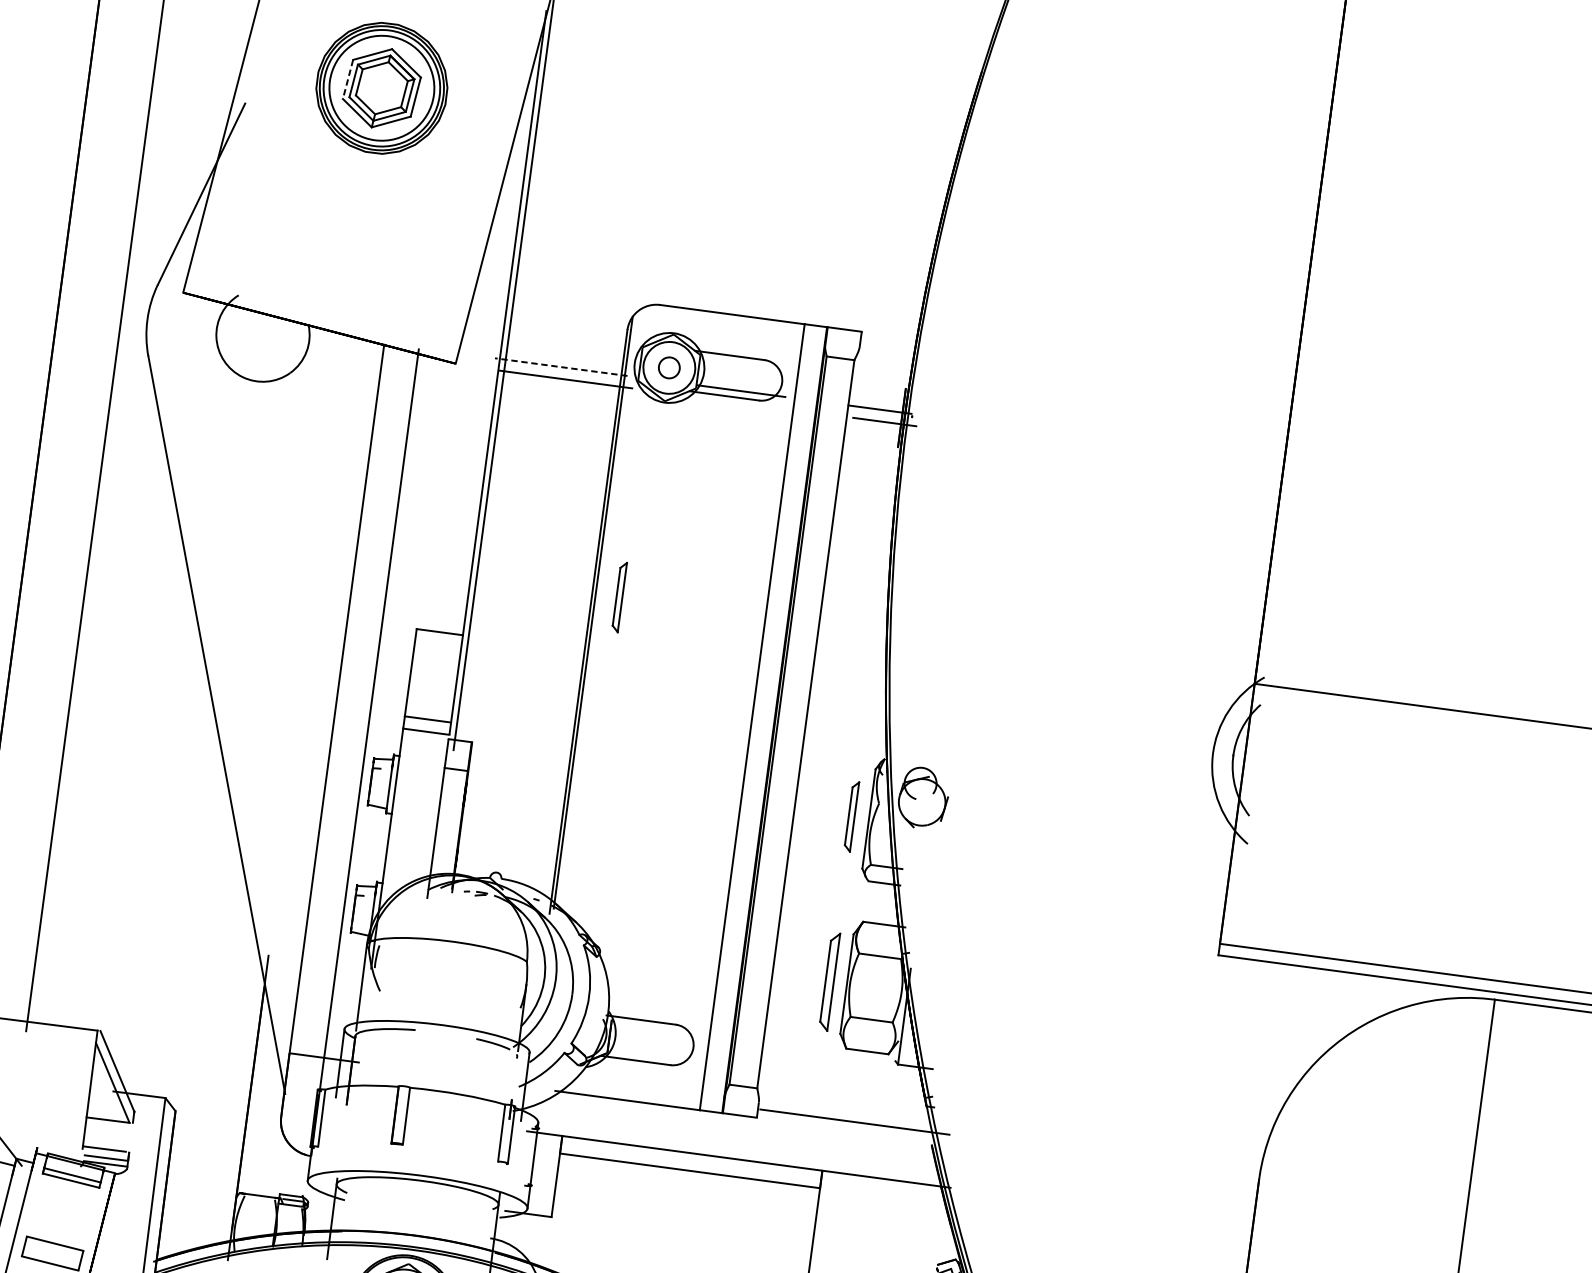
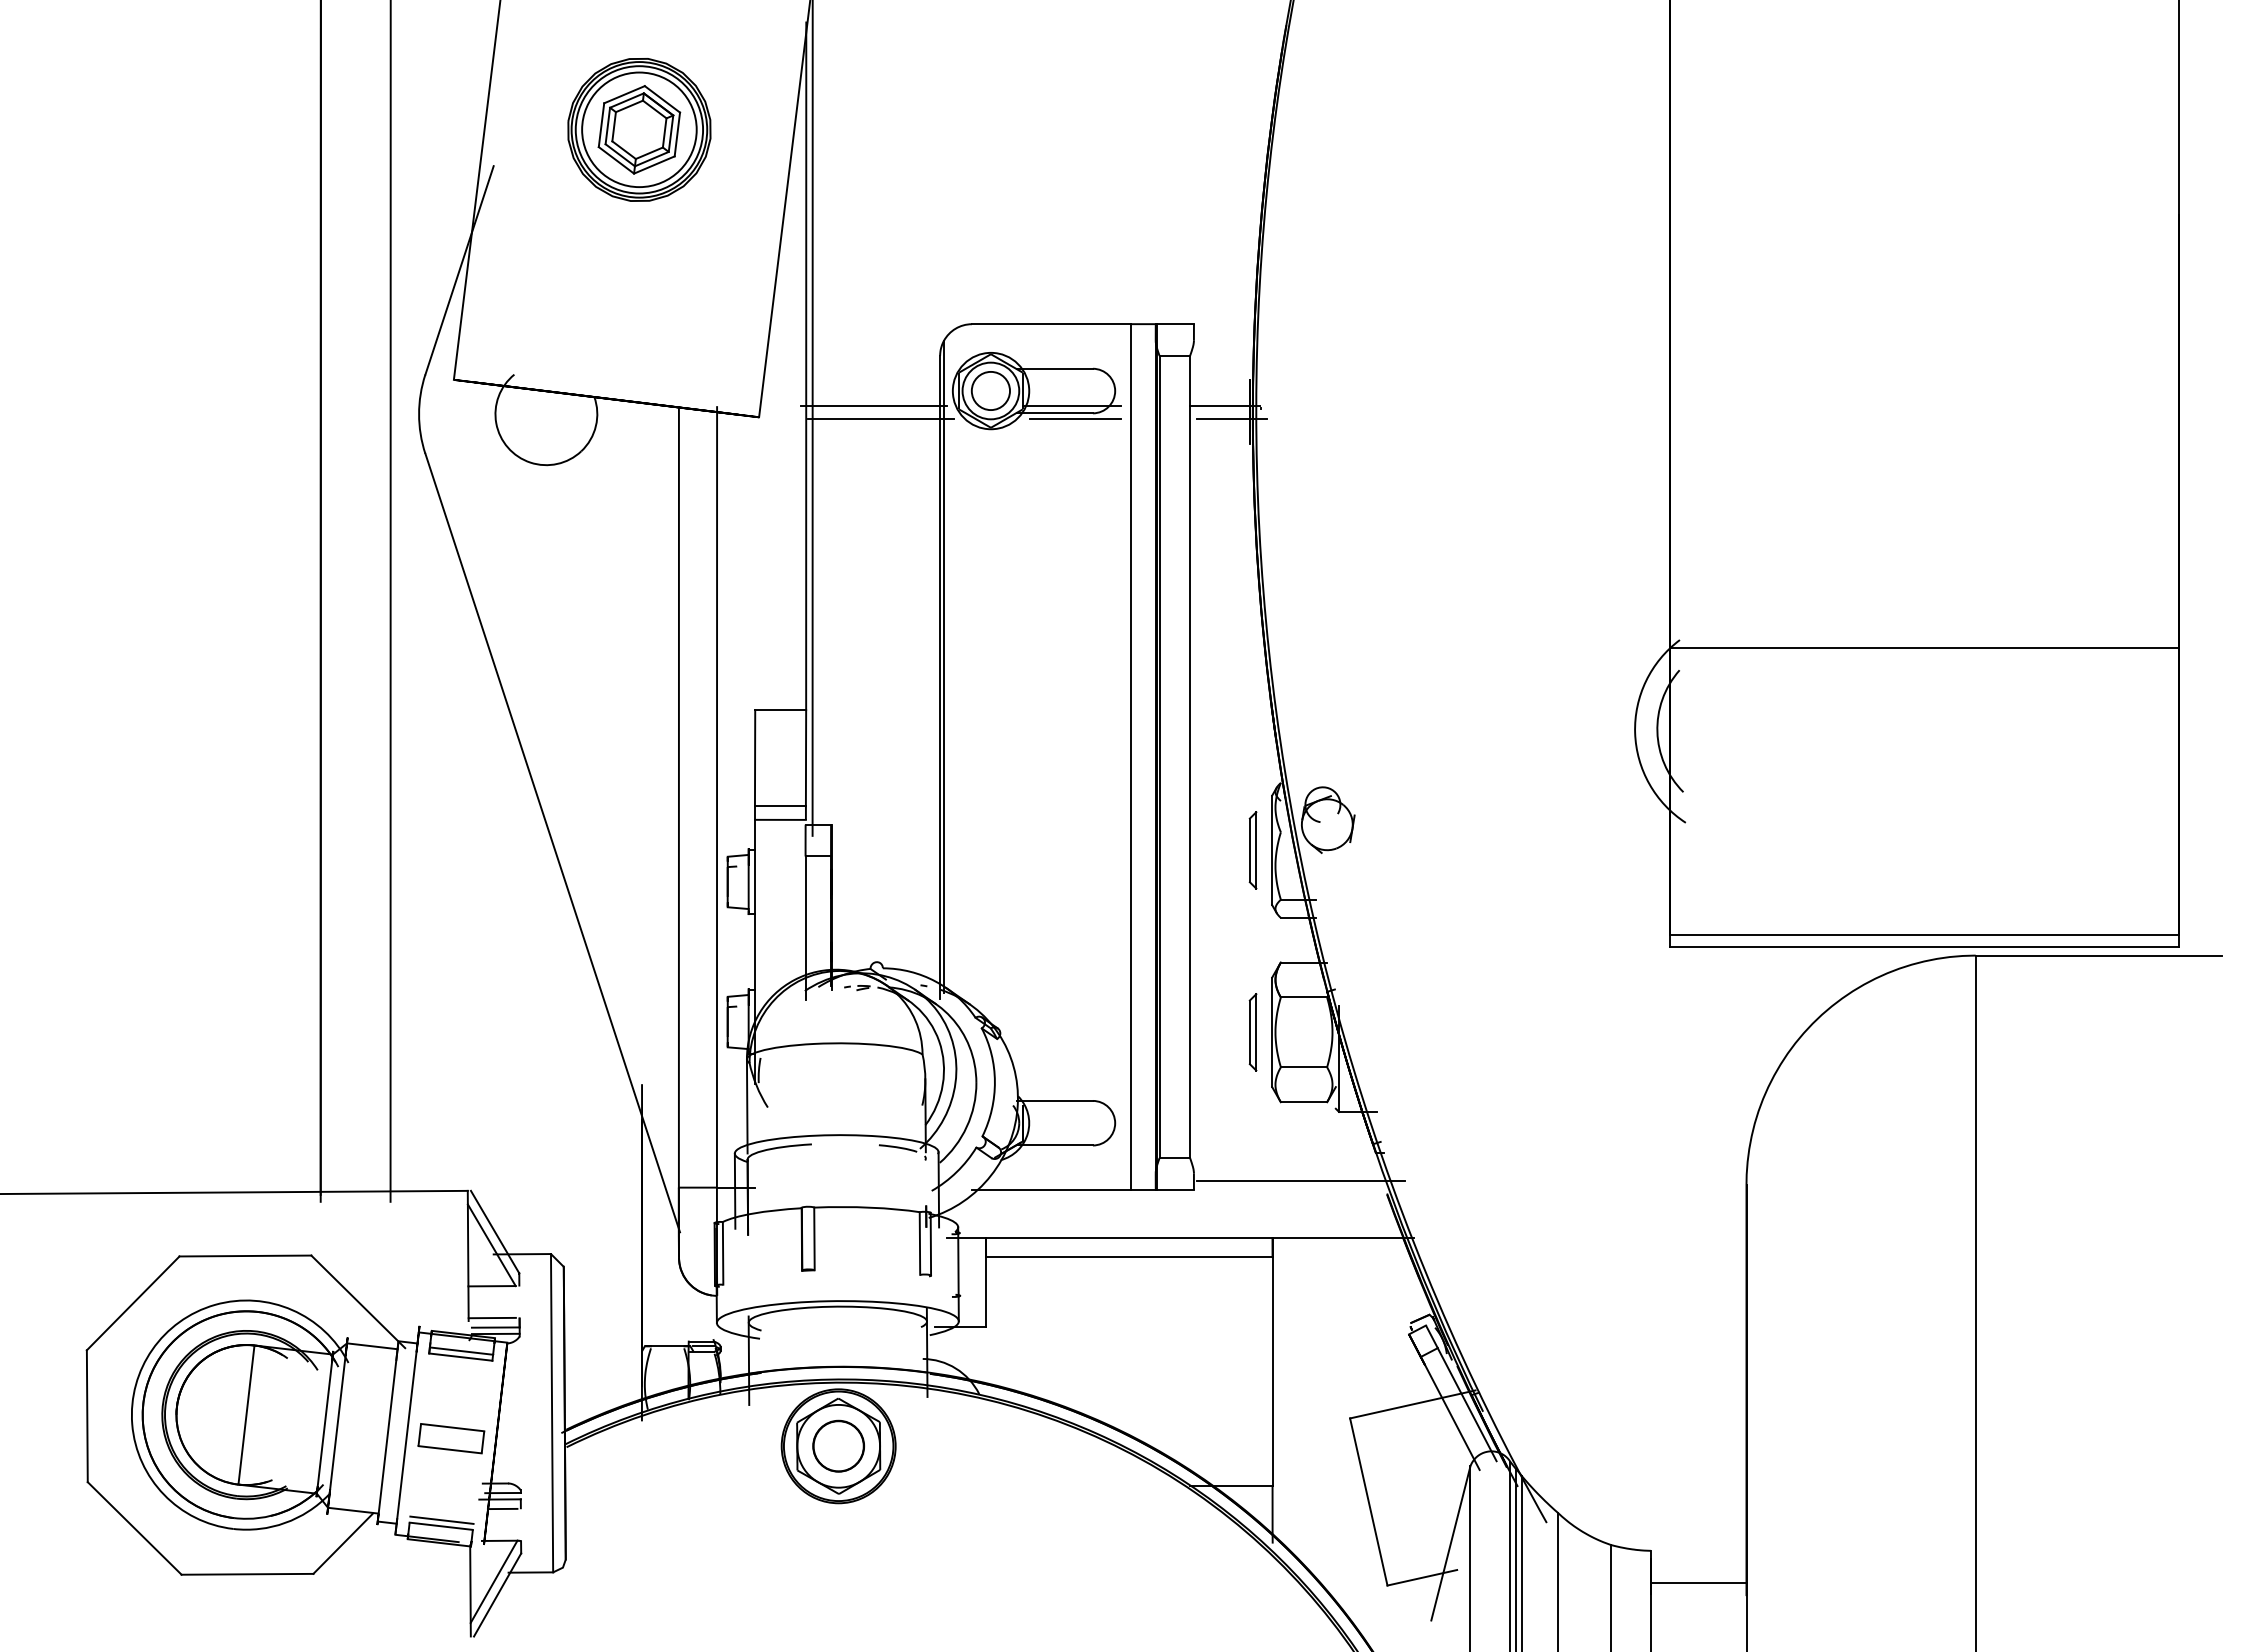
line: (348, 79) -> (601, 125), dashed -> solid
line: (561, 366) -> (873, 405), dashed -> solid
circle: (669, 367) -> (990, 390), size x1.67
line: (742, 403) -> (1075, 418), added
part: (618, 597) -> (969, 646), removed
part: (829, 981) -> (1252, 1032), size x0.71

